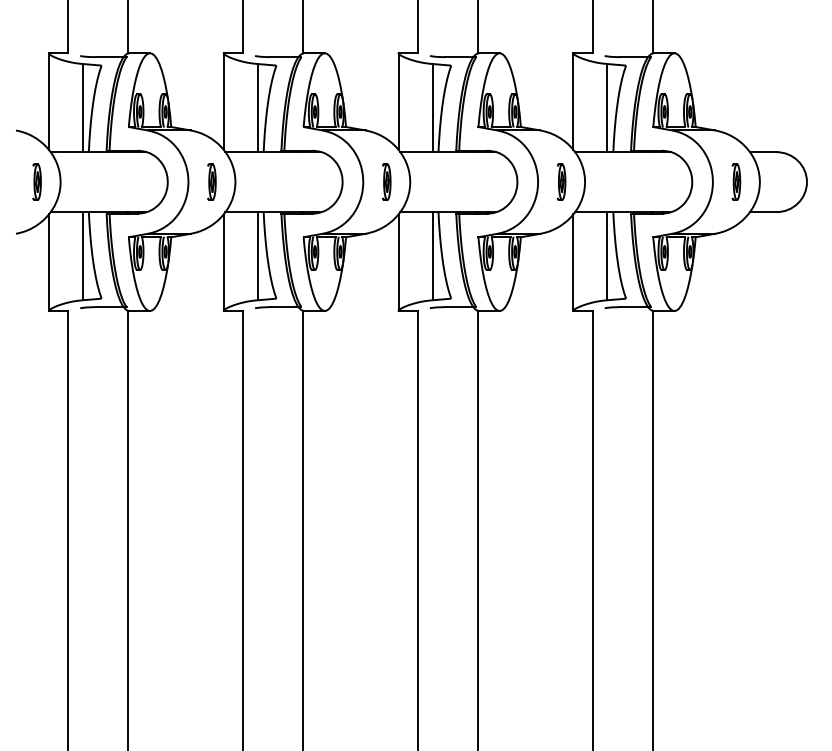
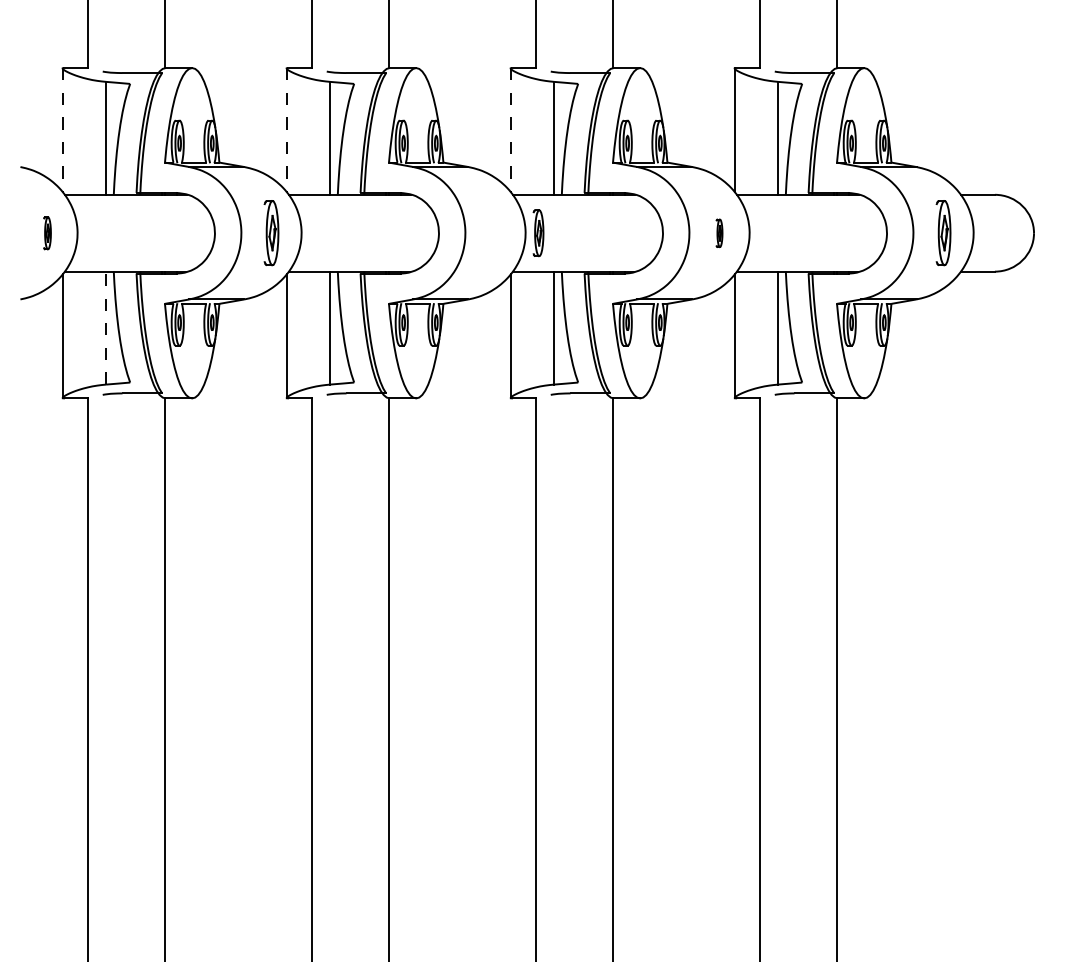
line: (48, 101) -> (62, 130), solid -> dashed
line: (223, 101) -> (286, 130), solid -> dashed
line: (398, 101) -> (510, 130), solid -> dashed
part: (37, 182) -> (47, 233), size x0.7
part: (211, 182) -> (271, 233), size x1.4
part: (386, 182) -> (538, 233), moved
part: (561, 182) -> (719, 233), size x0.6
part: (736, 182) -> (943, 233), size x1.4
line: (83, 255) -> (106, 327), solid -> dashed

